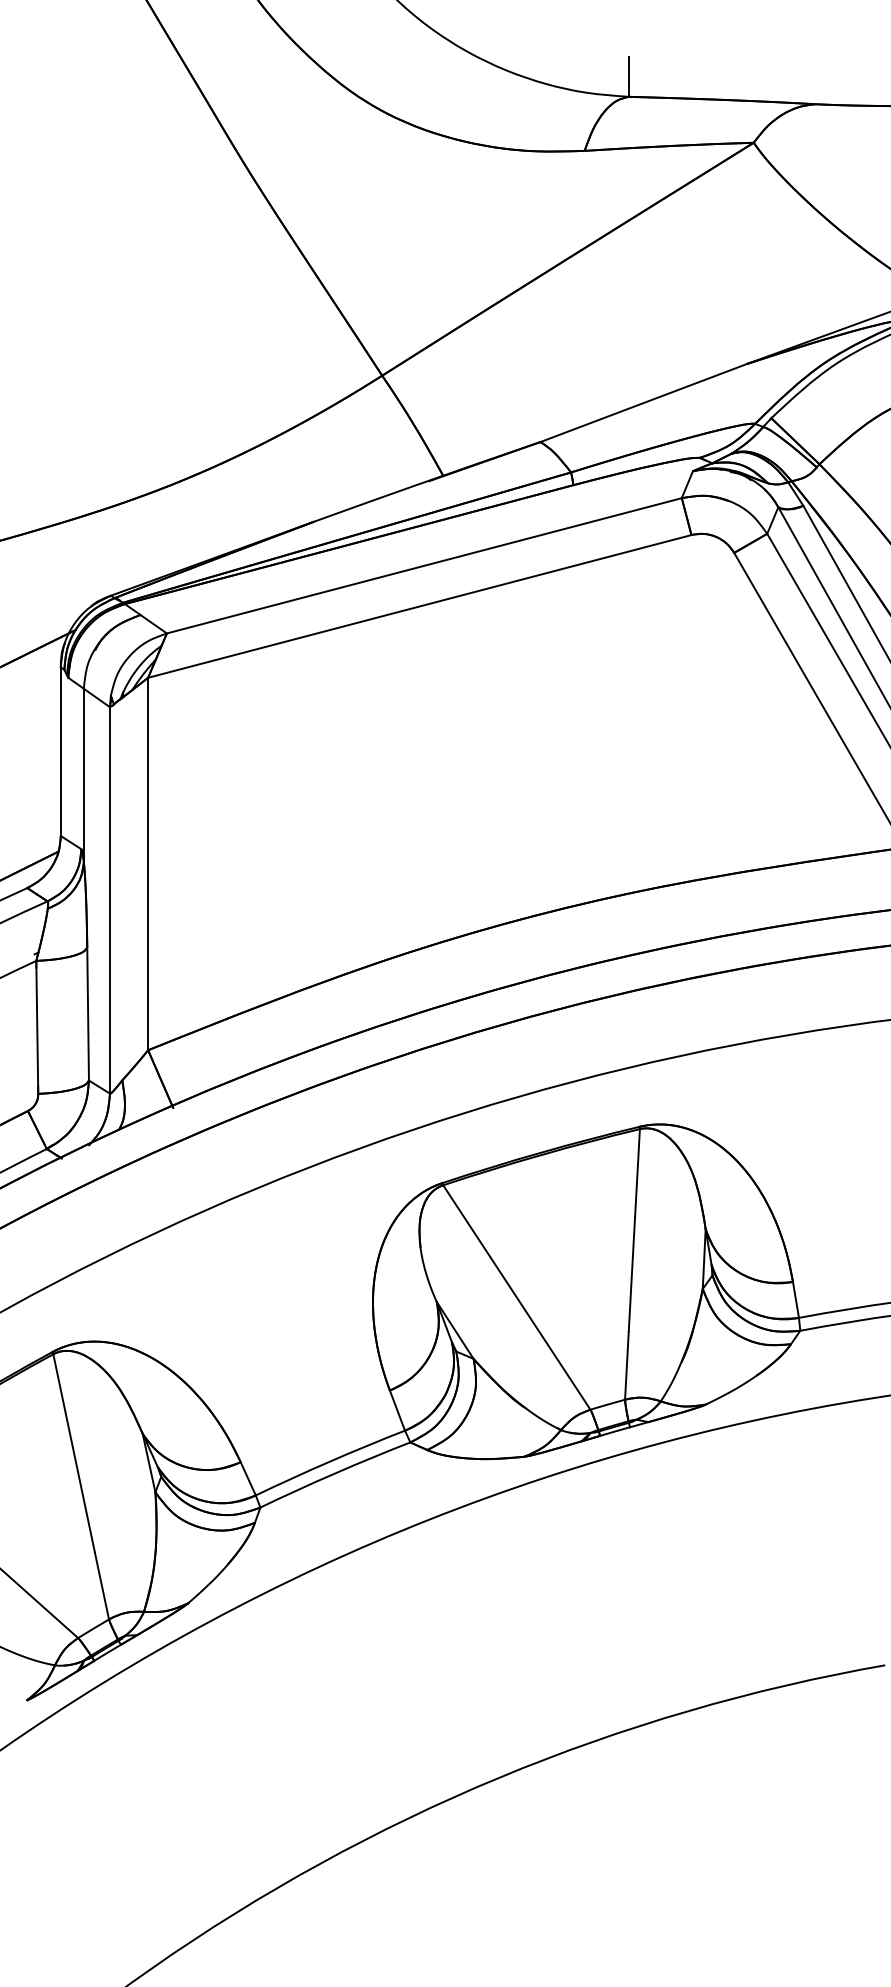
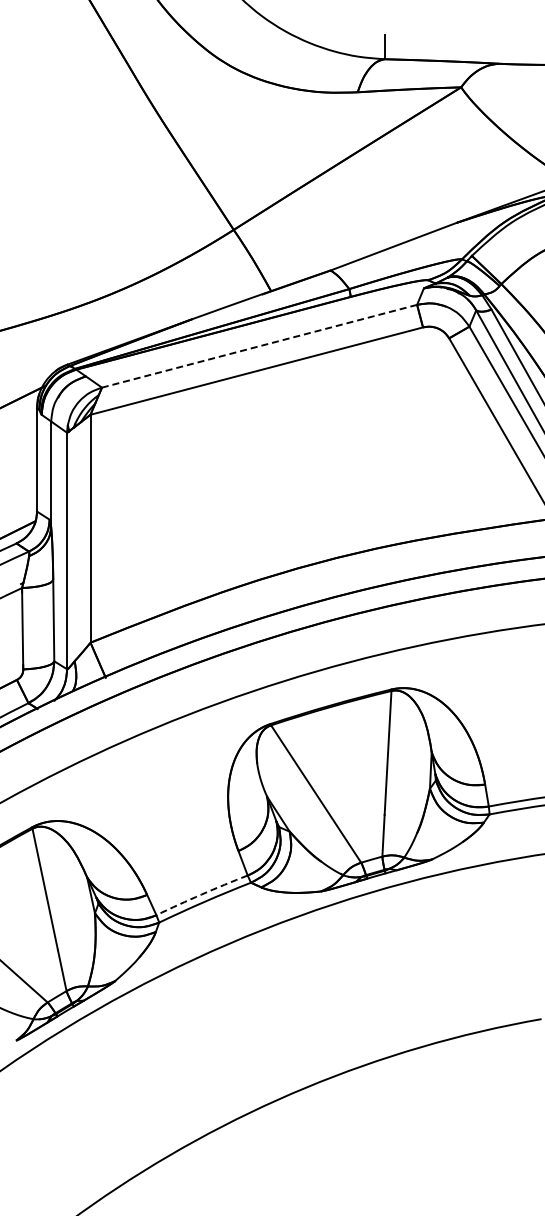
line: (424, 566) -> (259, 346), solid -> dashed
arc: (329, 1461) -> (201, 894), solid -> dashed

